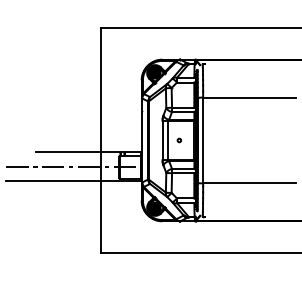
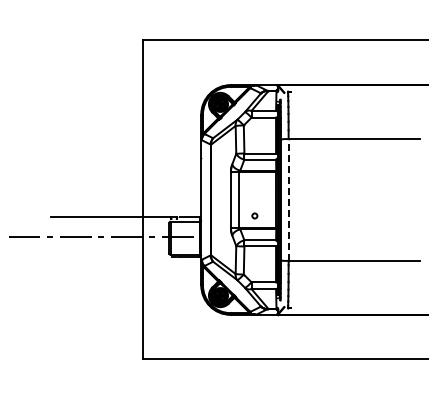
circle: (179, 140) -> (254, 215), moved
line: (203, 140) -> (288, 200), solid -> dashed
line: (62, 180) -> (88, 257), removed

